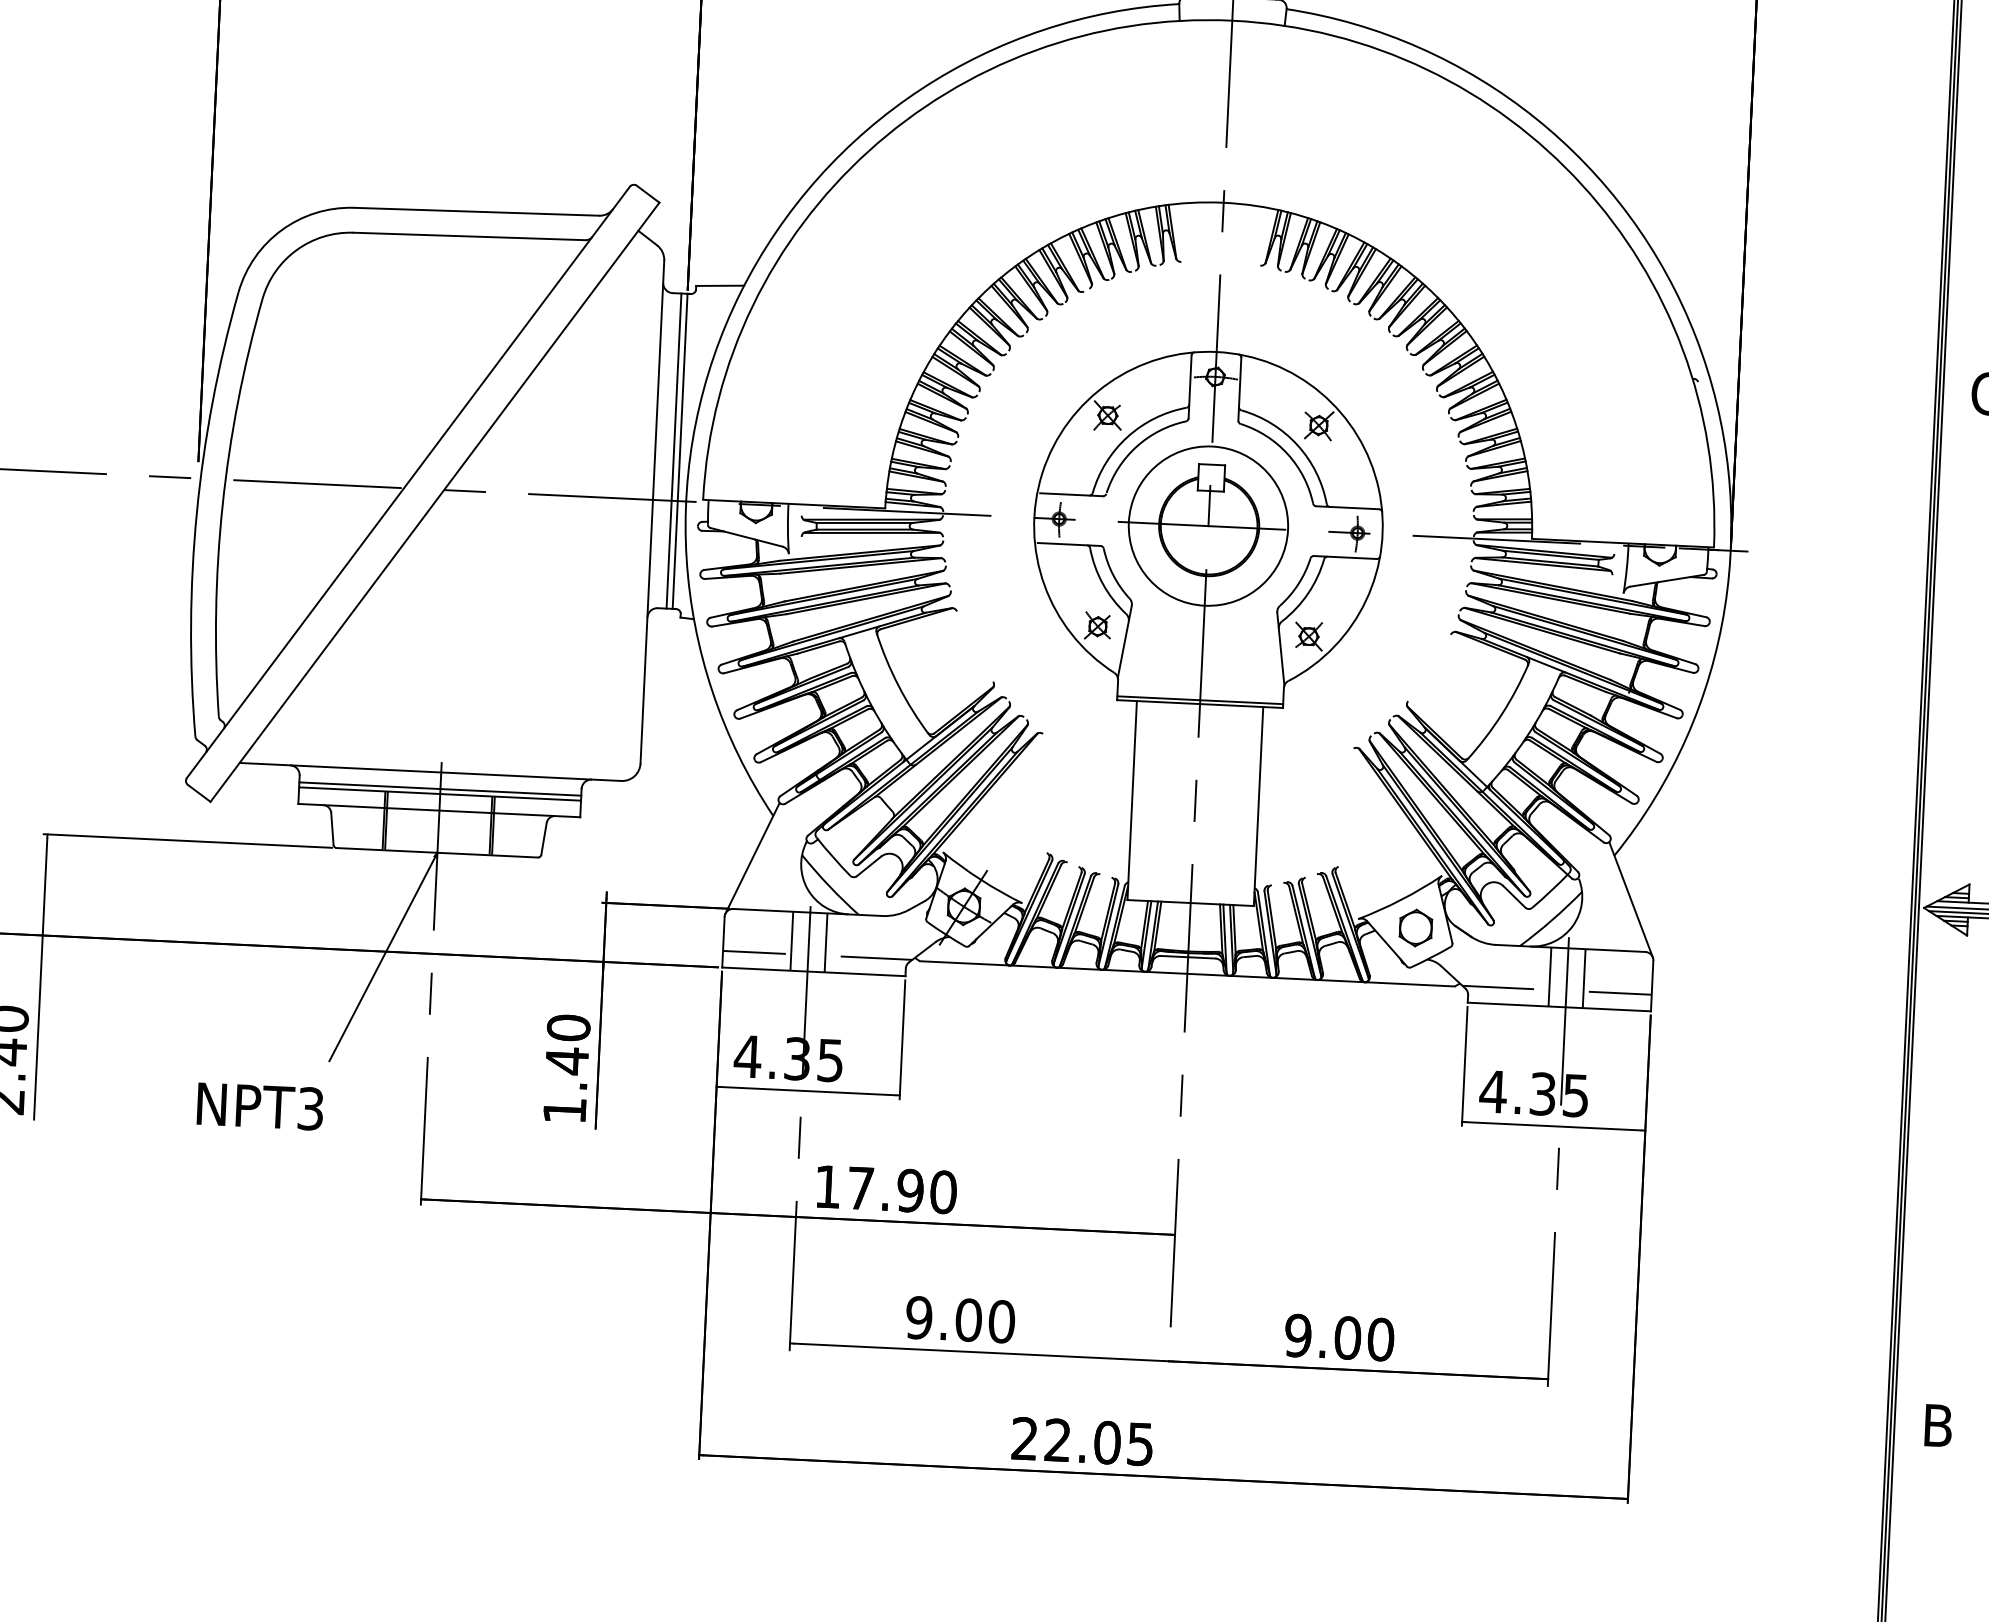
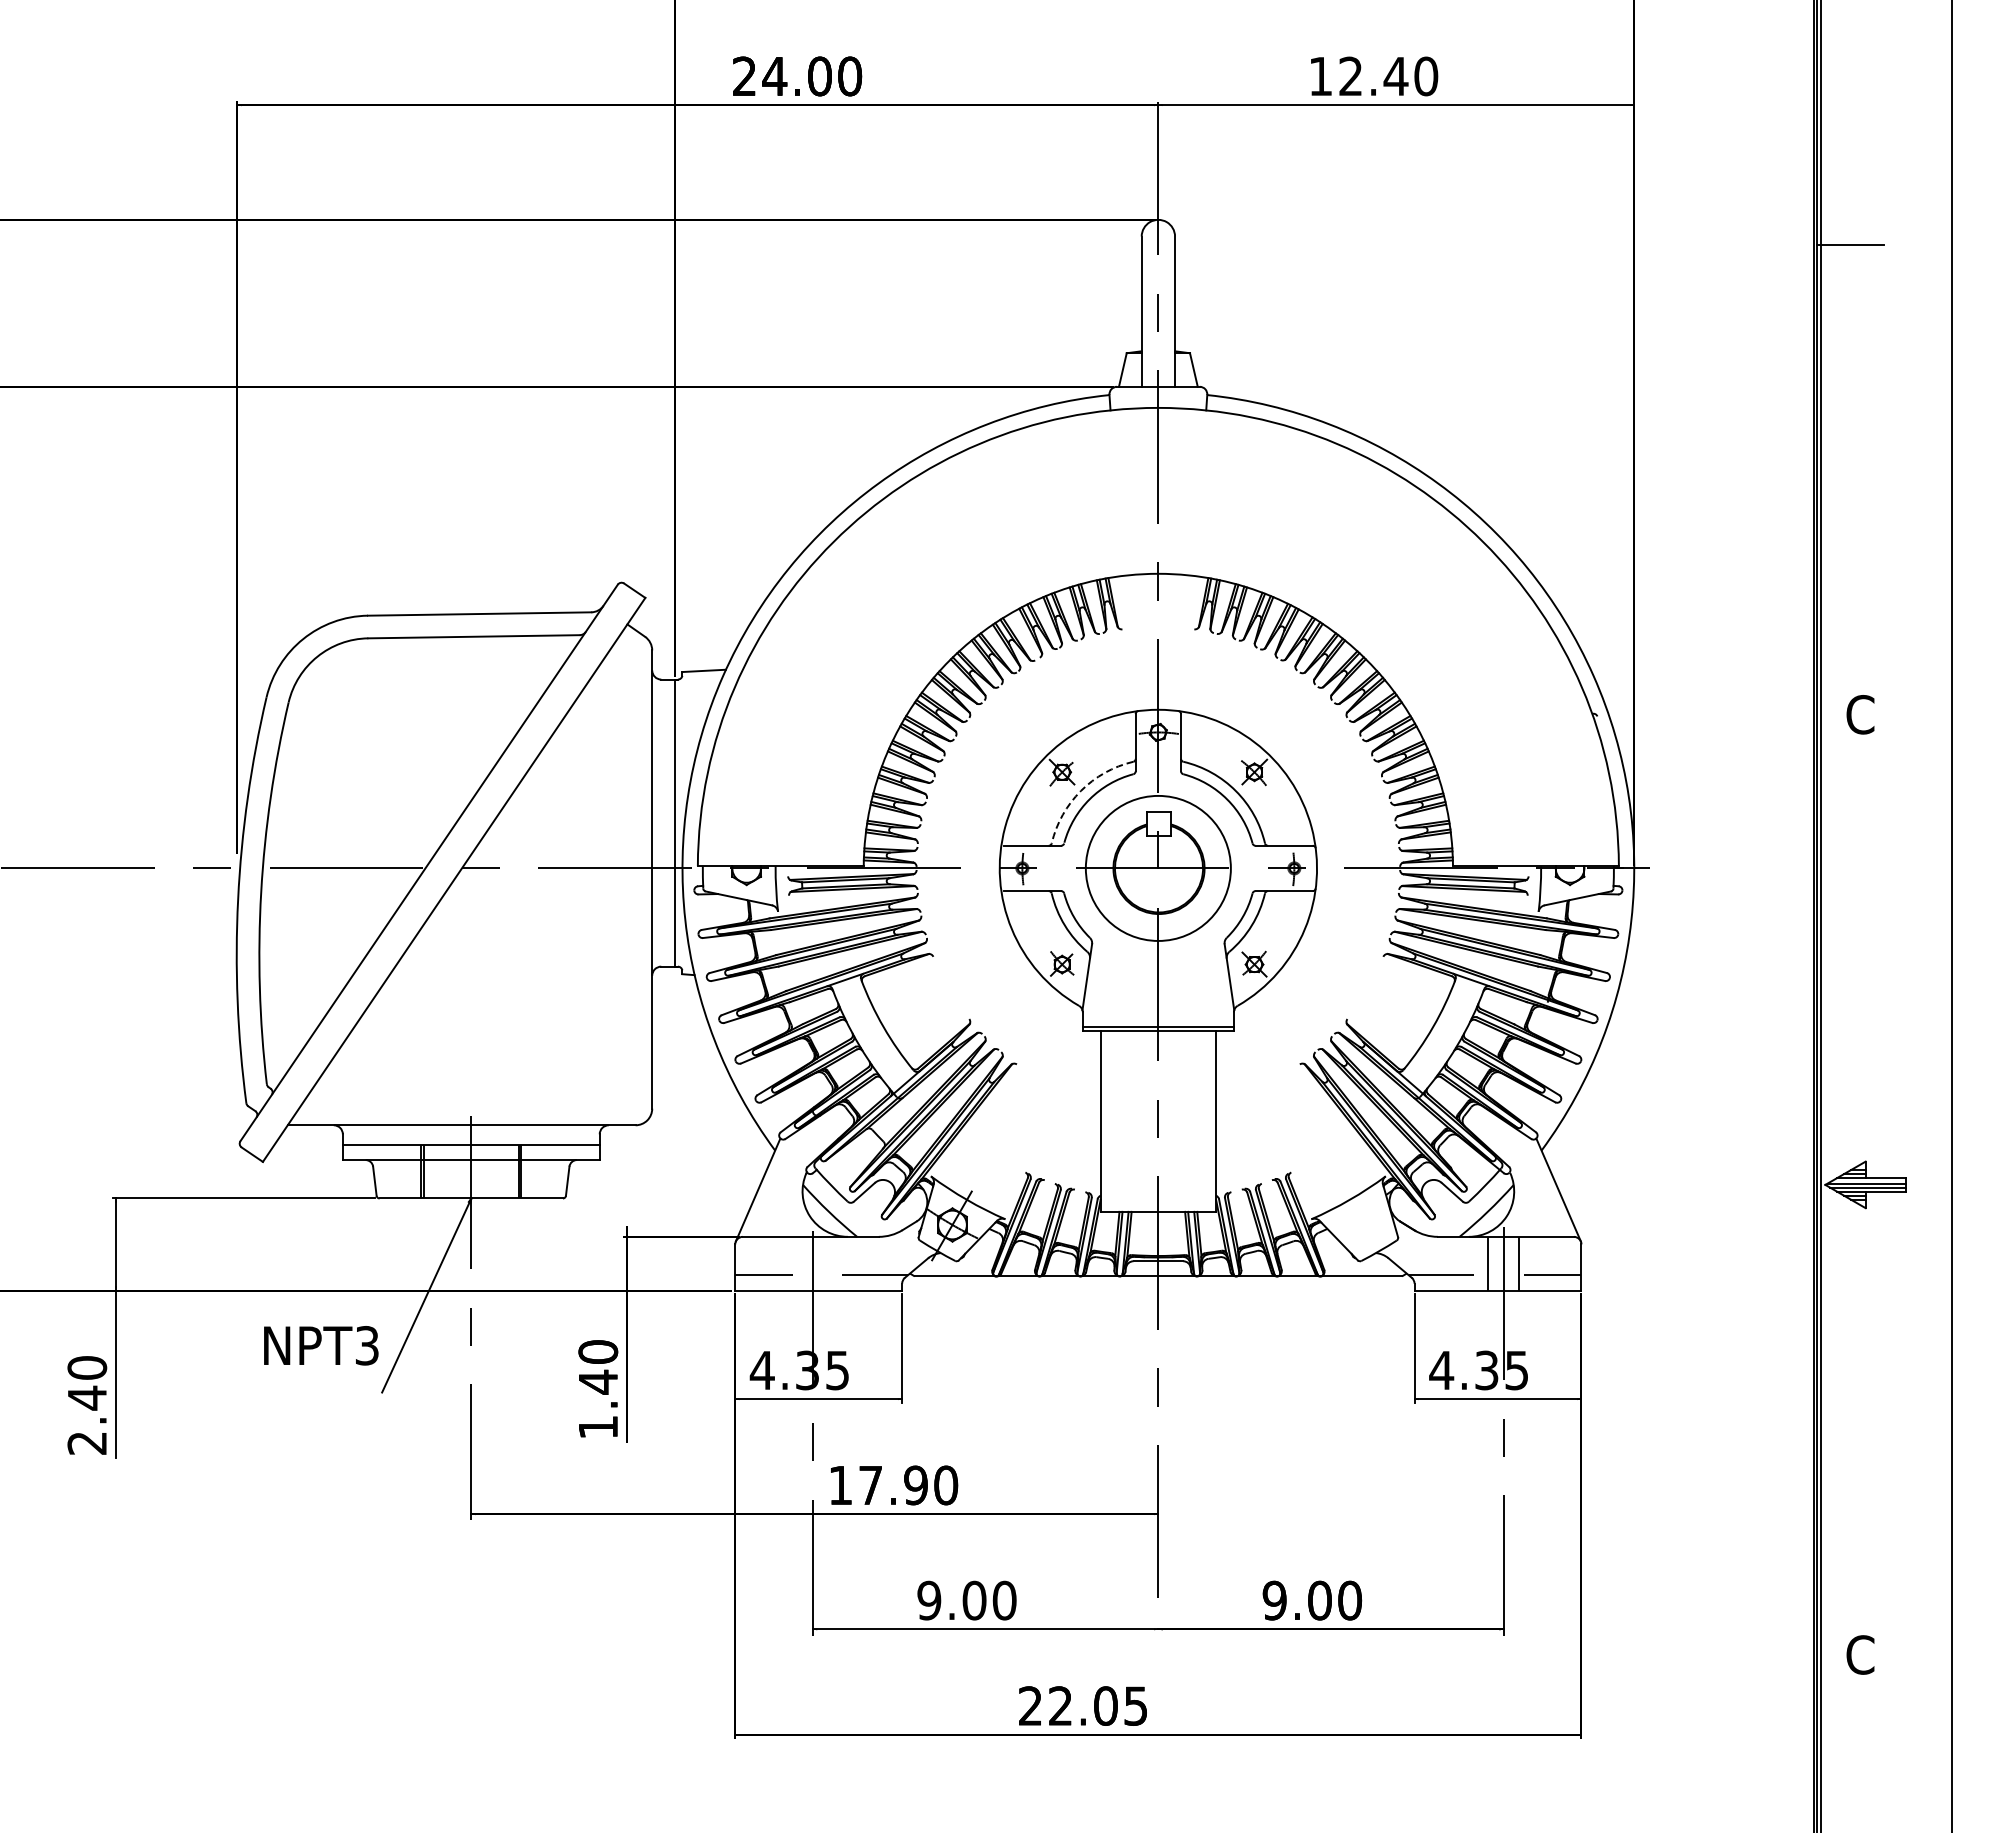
arc: (1127, 436) -> (1080, 790), solid -> dashed
line: (674, 450) -> (669, 822), removed
line: (439, 789) -> (470, 1140), removed
part: (1415, 927) -> (1363, 1224), removed
line: (791, 941) -> (797, 1263), removed
line: (825, 942) -> (828, 1263), removed
text: (260, 1106) -> (321, 1345), moved
text: (1938, 1425) -> (1860, 1654), B -> C

